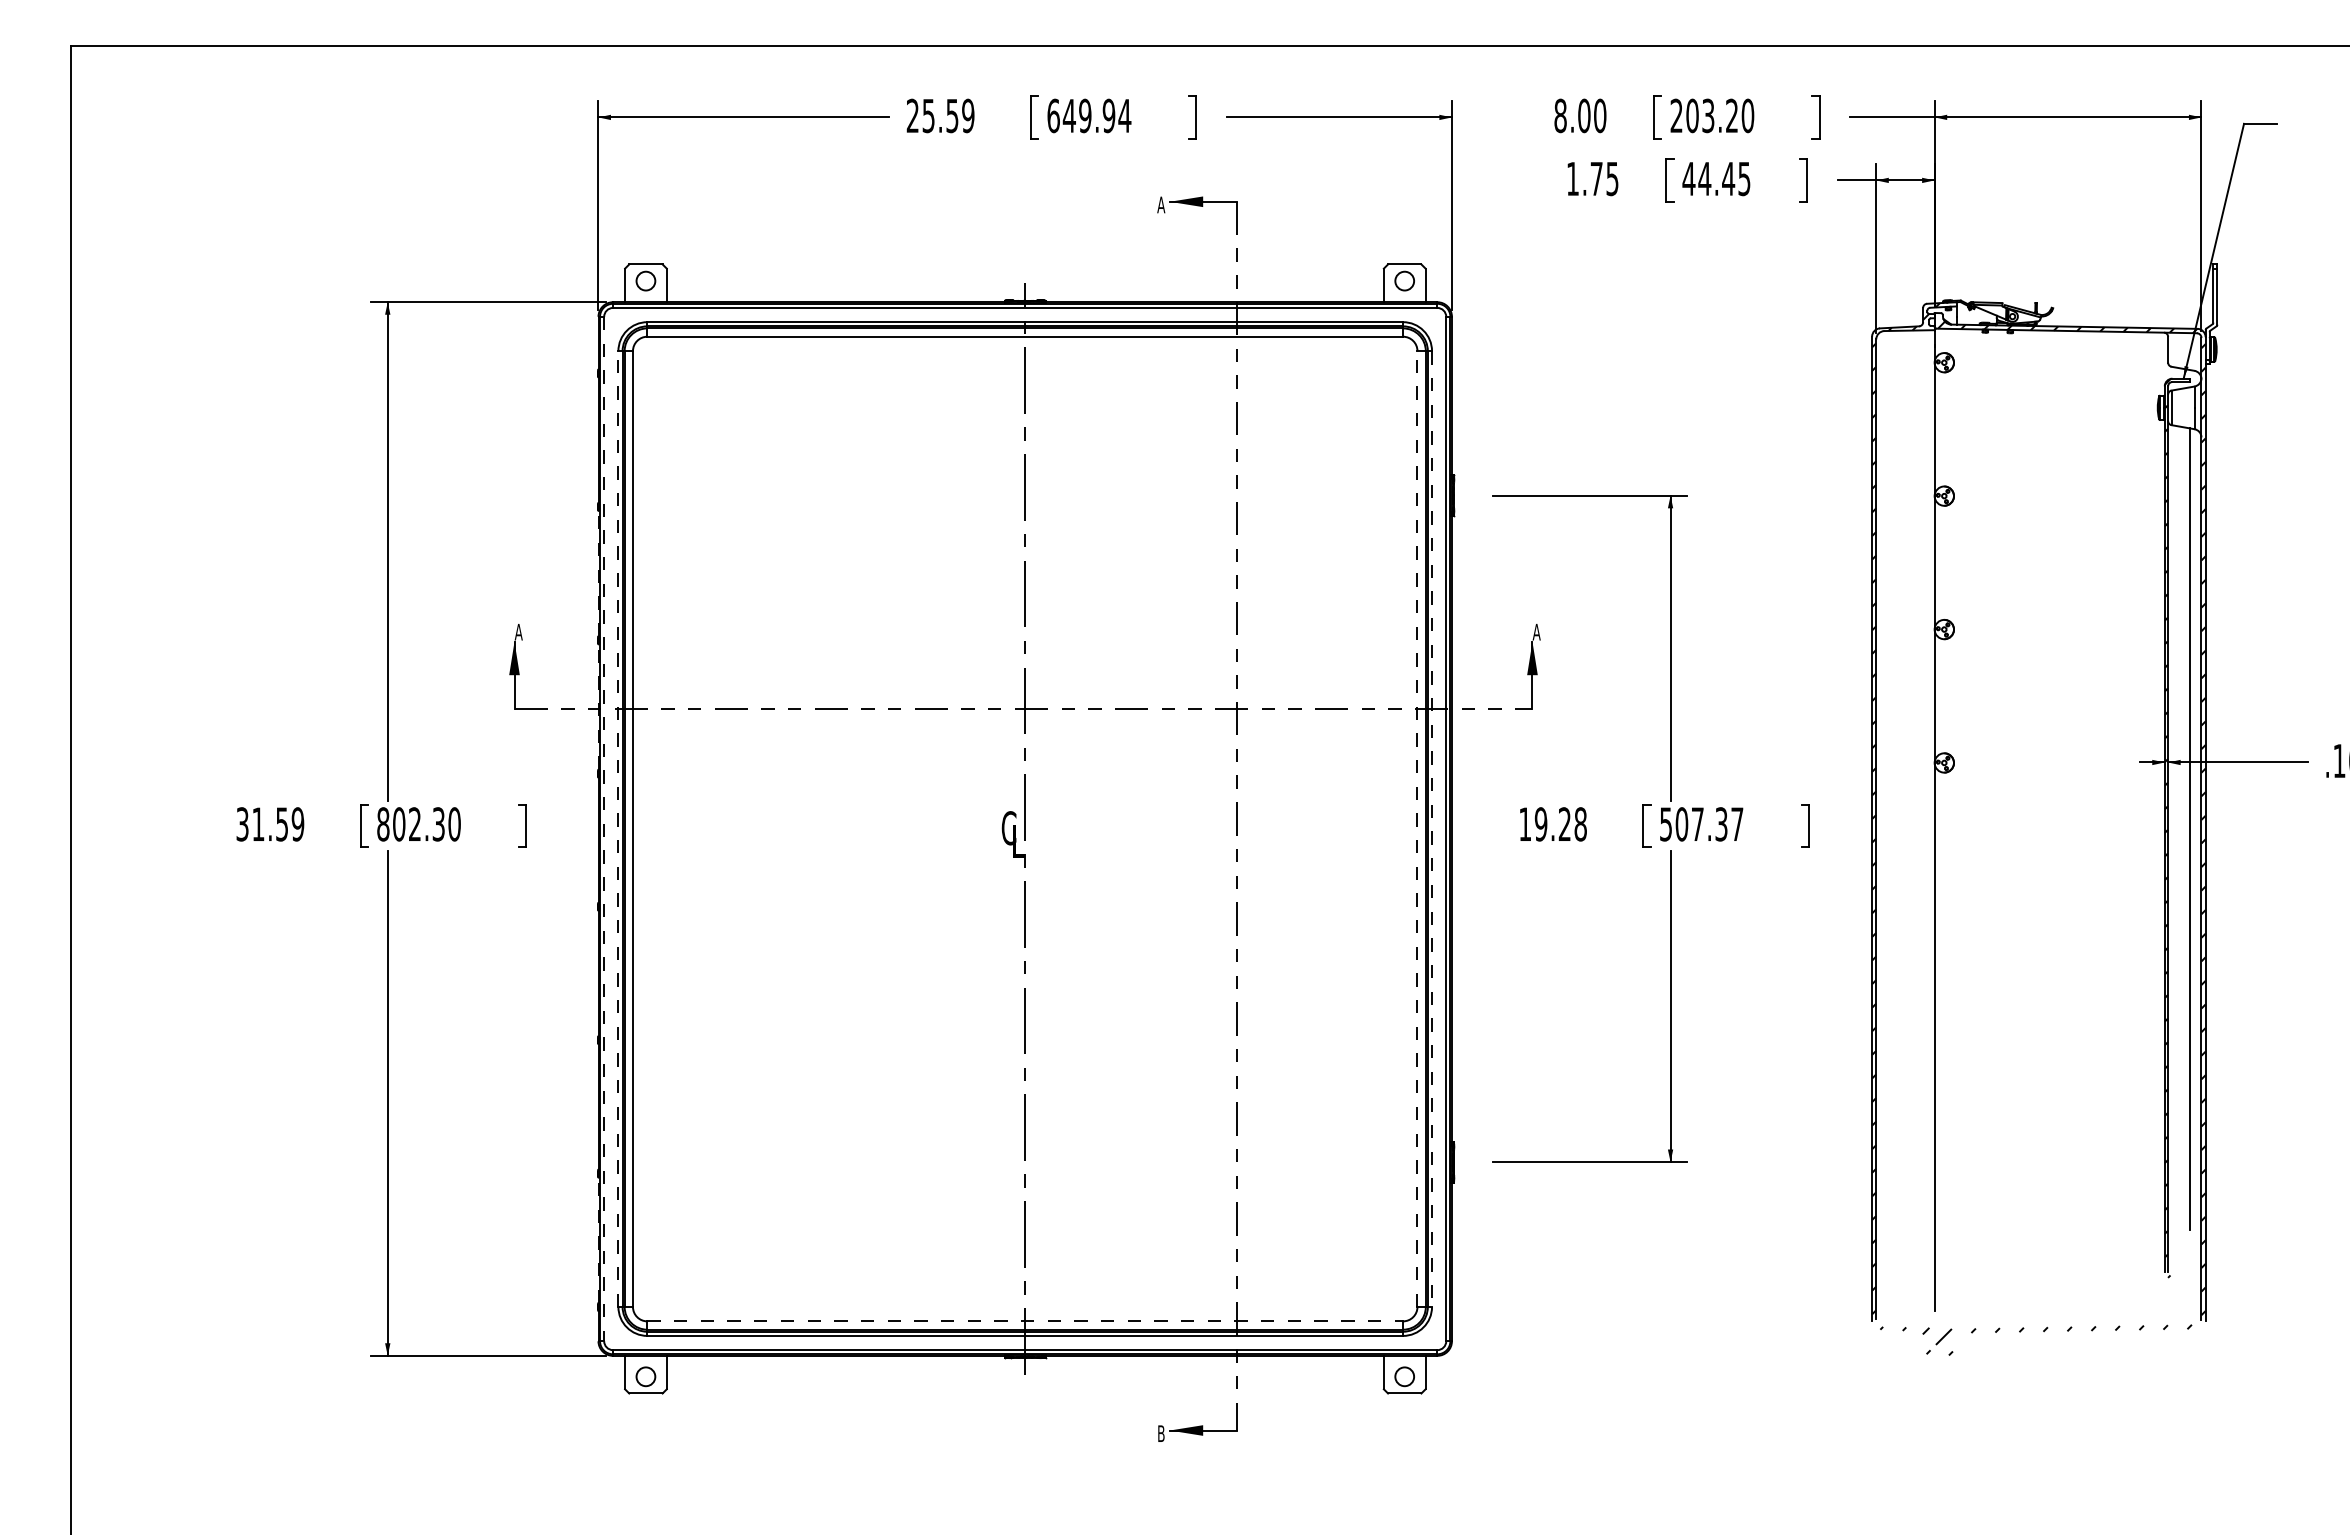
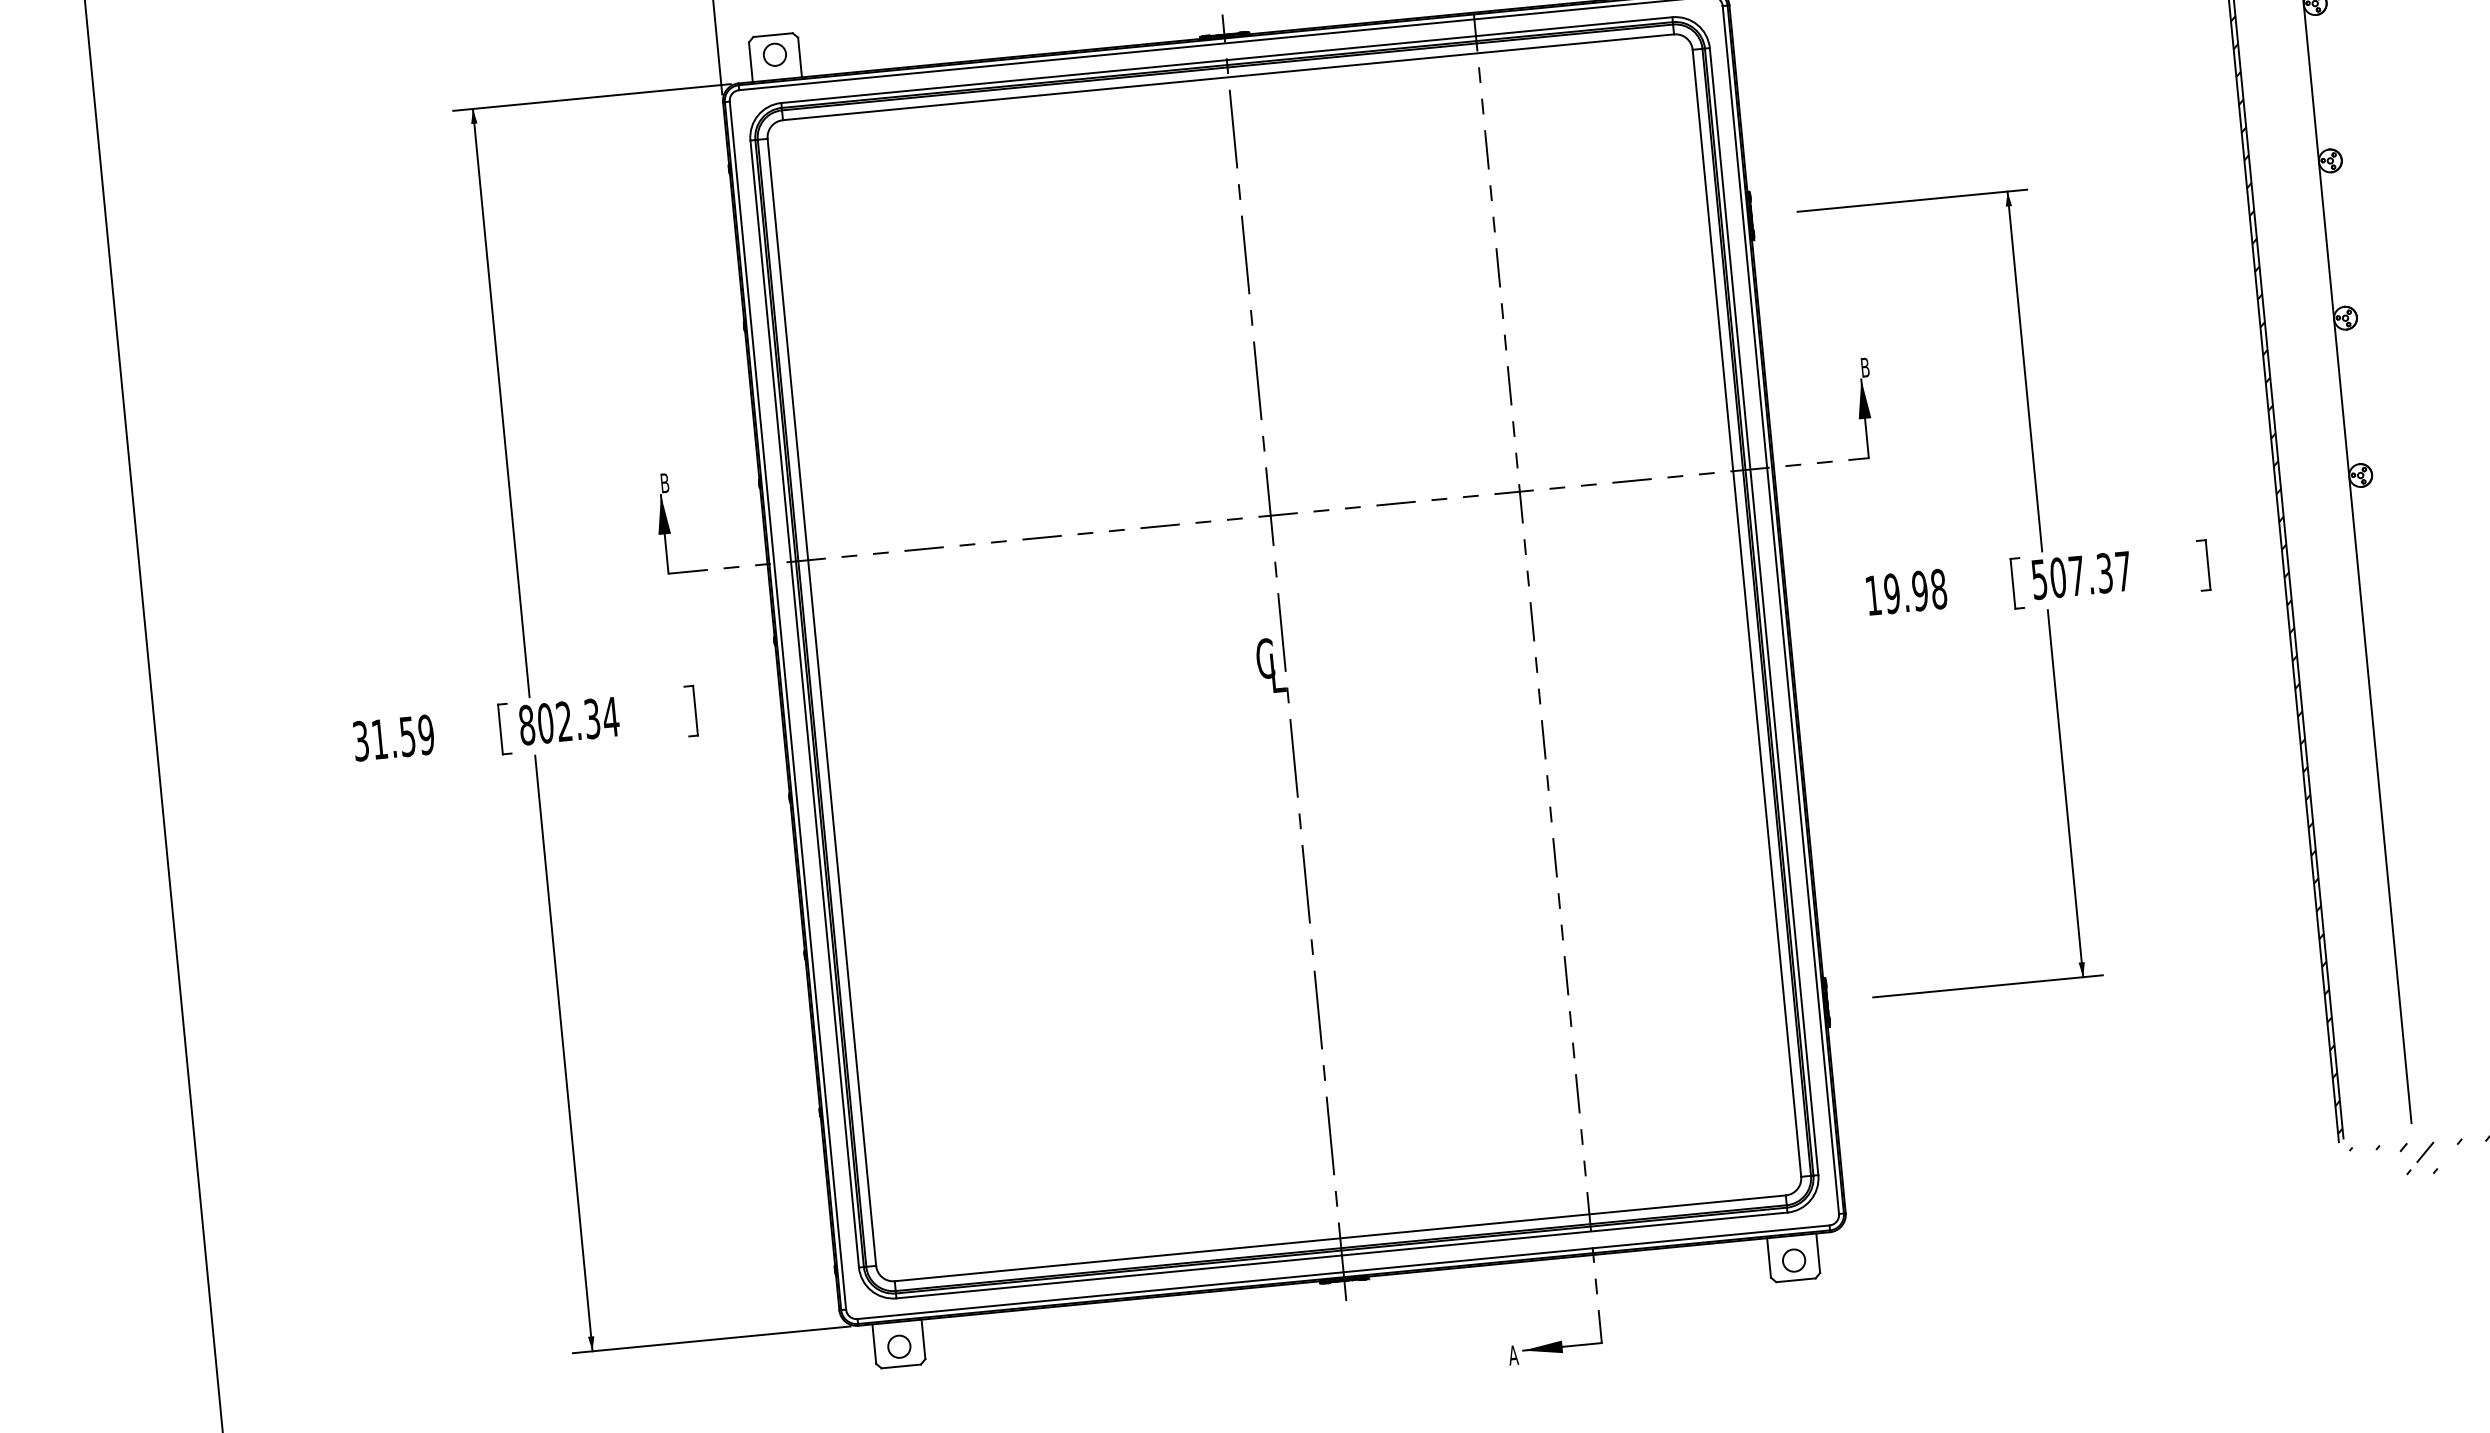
line: (598, 573) -> (752, 404), dashed -> solid
text: (518, 631) -> (664, 482), A -> B
text: (1536, 631) -> (1864, 366), A -> B
line: (598, 706) -> (767, 561), dashed -> solid
text: (454, 824) -> (610, 717), 802.30 -> 802.34
text: (1564, 824) -> (1919, 591), 19.28 -> 19.98
line: (604, 829) -> (788, 706), dashed -> solid
line: (618, 829) -> (804, 704), dashed -> solid
line: (1417, 829) -> (1747, 613), dashed -> solid
line: (1432, 829) -> (1764, 612), dashed -> solid
line: (598, 1240) -> (827, 1191), dashed -> solid
line: (1025, 1321) -> (1340, 1238), dashed -> solid
text: (1161, 1433) -> (1513, 1355), B -> A

